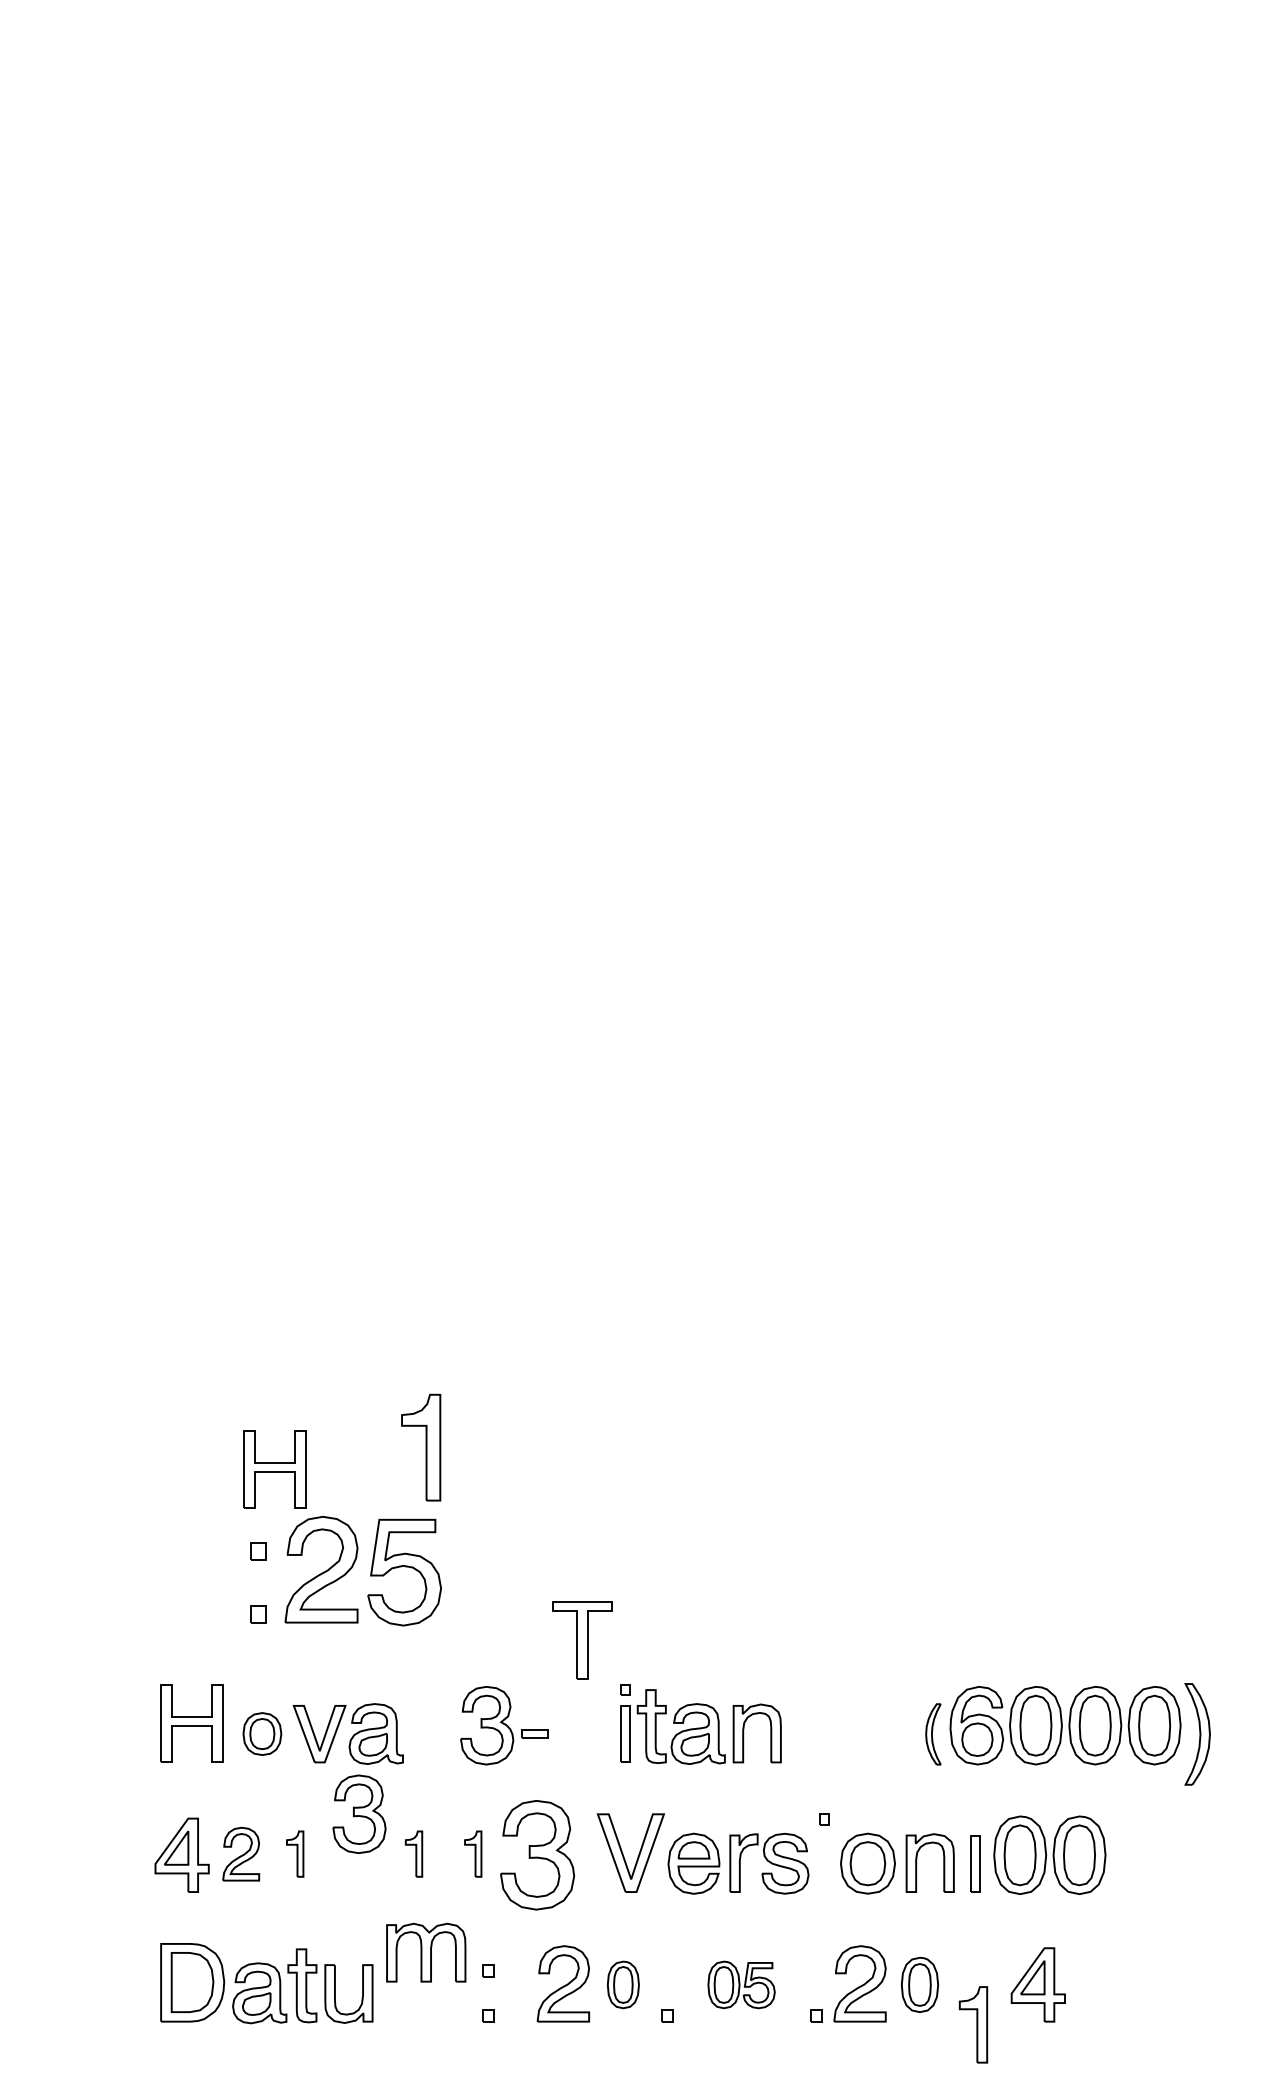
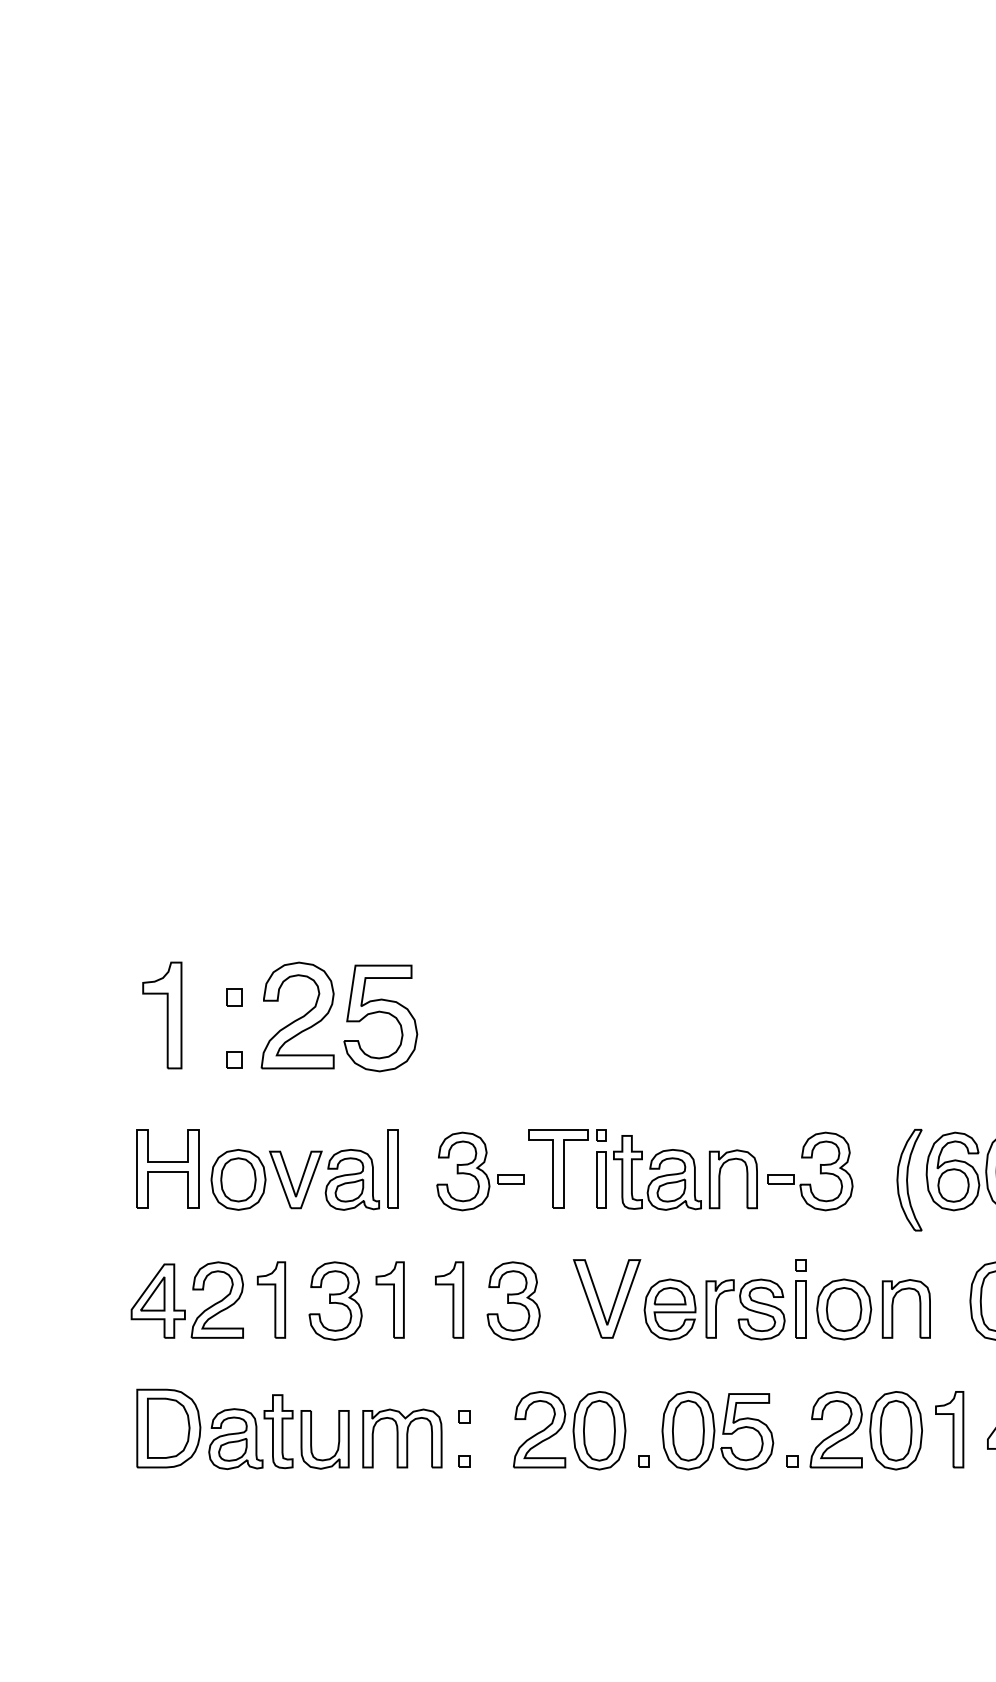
part: (421, 1447) -> (162, 1015), moved
part: (274, 1469) -> (250, 915), removed
part: (582, 1640) -> (558, 1169), moved
part: (416, 1723) -> (392, 1169), added
part: (843, 1725) -> (819, 1171), added
part: (262, 1733) -> (238, 1179), size x1.43
part: (933, 1734) -> (909, 1180), size x1.67
part: (359, 1814) -> (335, 1301), moved
part: (240, 1853) -> (216, 1299), size x1.43
part: (294, 1853) -> (270, 1299), size x1.67
part: (413, 1853) -> (389, 1299), size x1.67
part: (472, 1853) -> (448, 1299), size x1.67
part: (537, 1855) -> (513, 1301), size x0.71
part: (975, 1863) -> (800, 1309), moved
part: (426, 1952) -> (402, 1438), moved
part: (623, 1984) -> (599, 1430), size x1.67
part: (741, 1984) -> (717, 1430), size x1.67
part: (919, 1984) -> (895, 1430), size x1.43
part: (973, 2024) -> (949, 1429), moved

